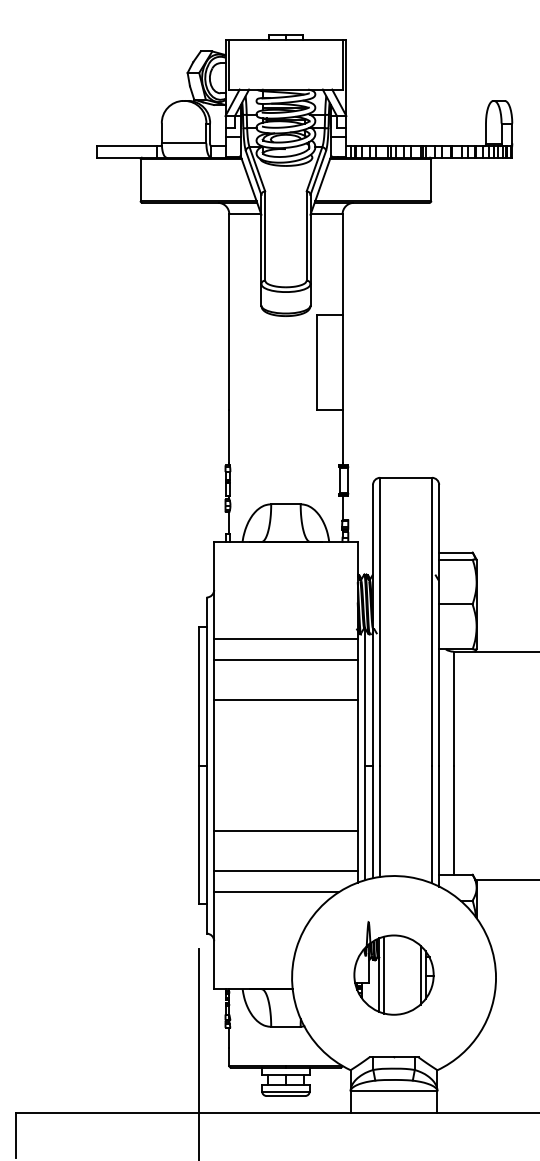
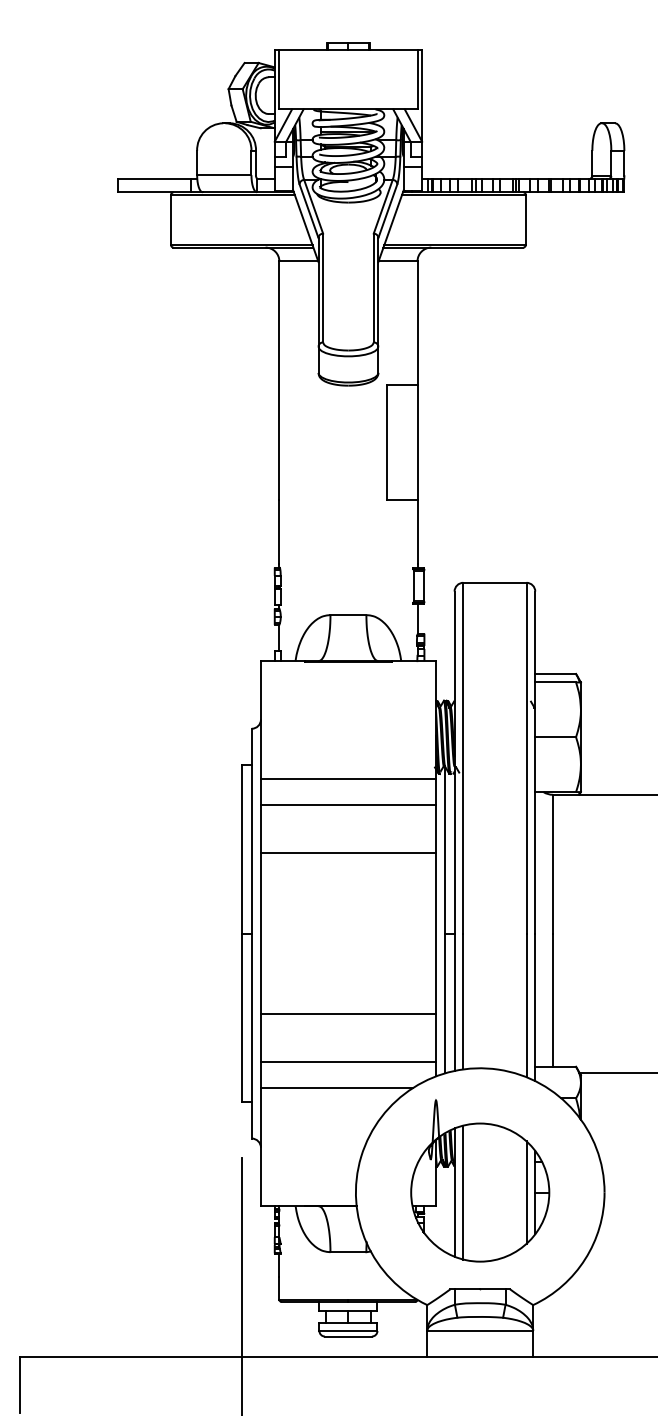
part: (393, 968) -> (479, 1181), size x1.43

